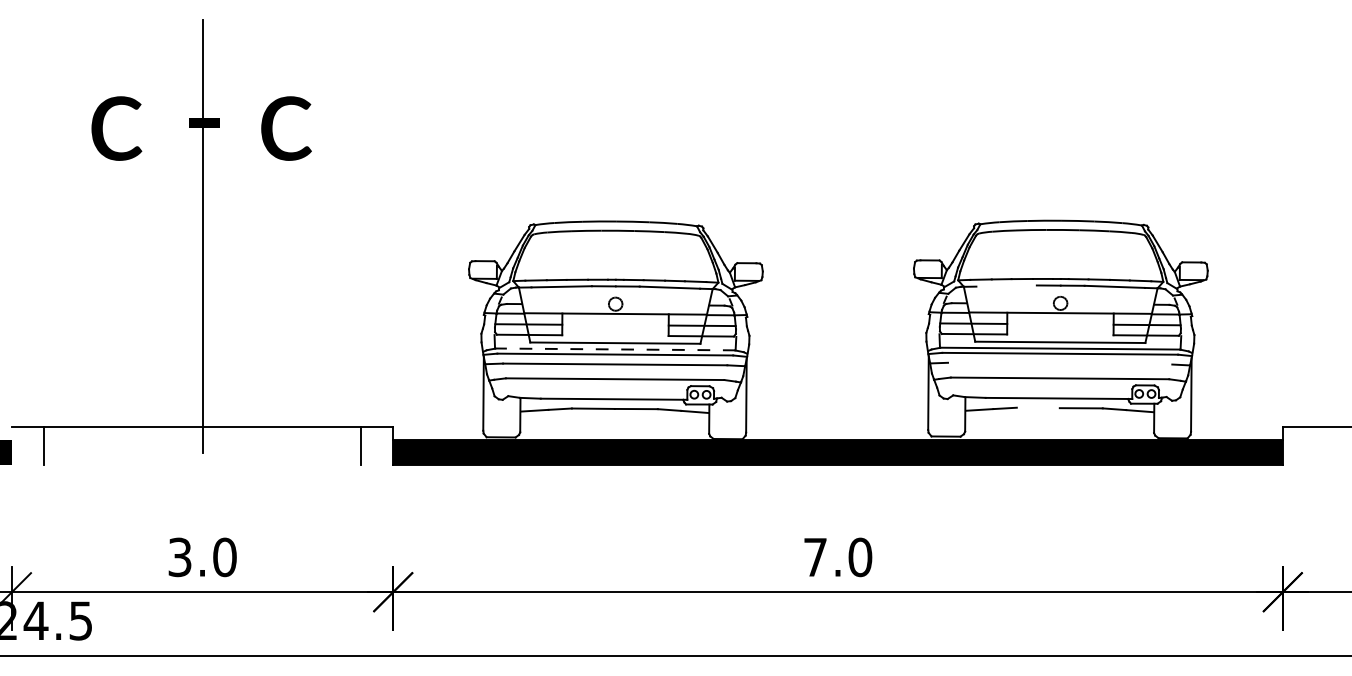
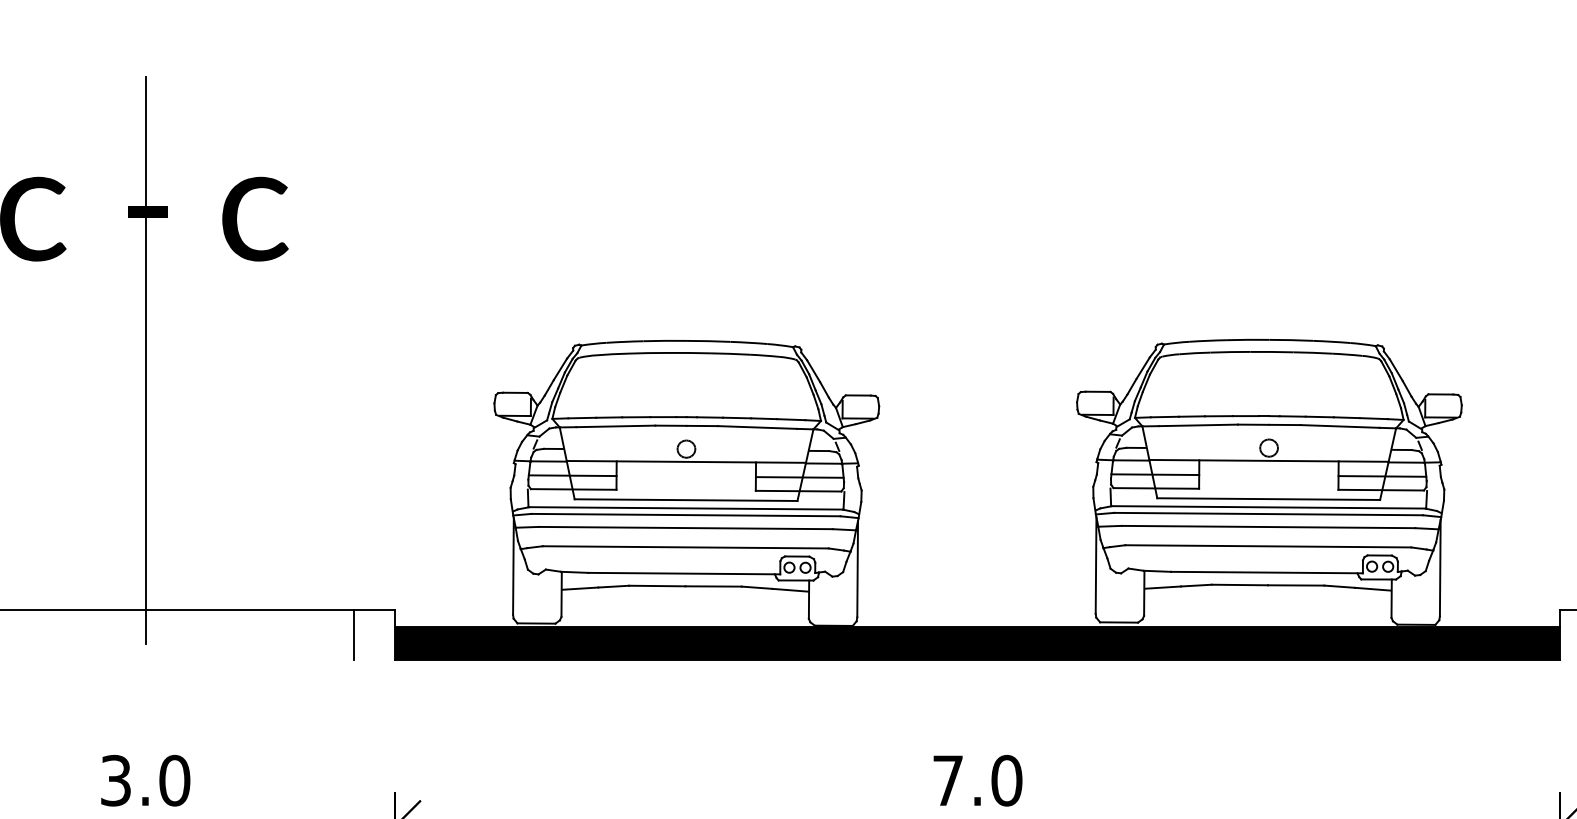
line: (1006, 285) -> (1198, 424), added
line: (614, 349) -> (684, 508), dashed -> solid
line: (1060, 363) -> (1268, 526), added
line: (1037, 407) -> (1238, 584), added

